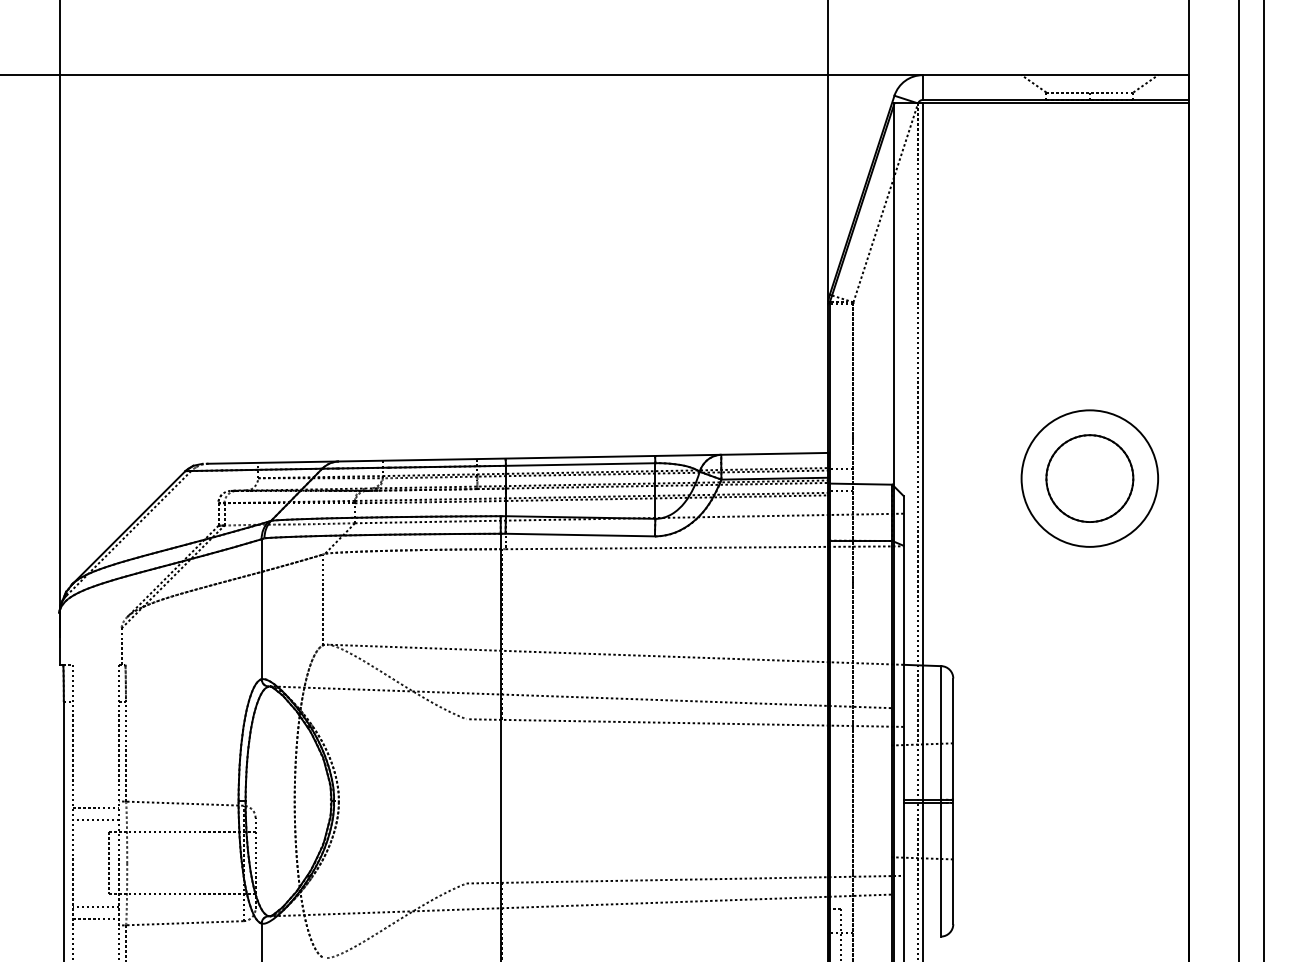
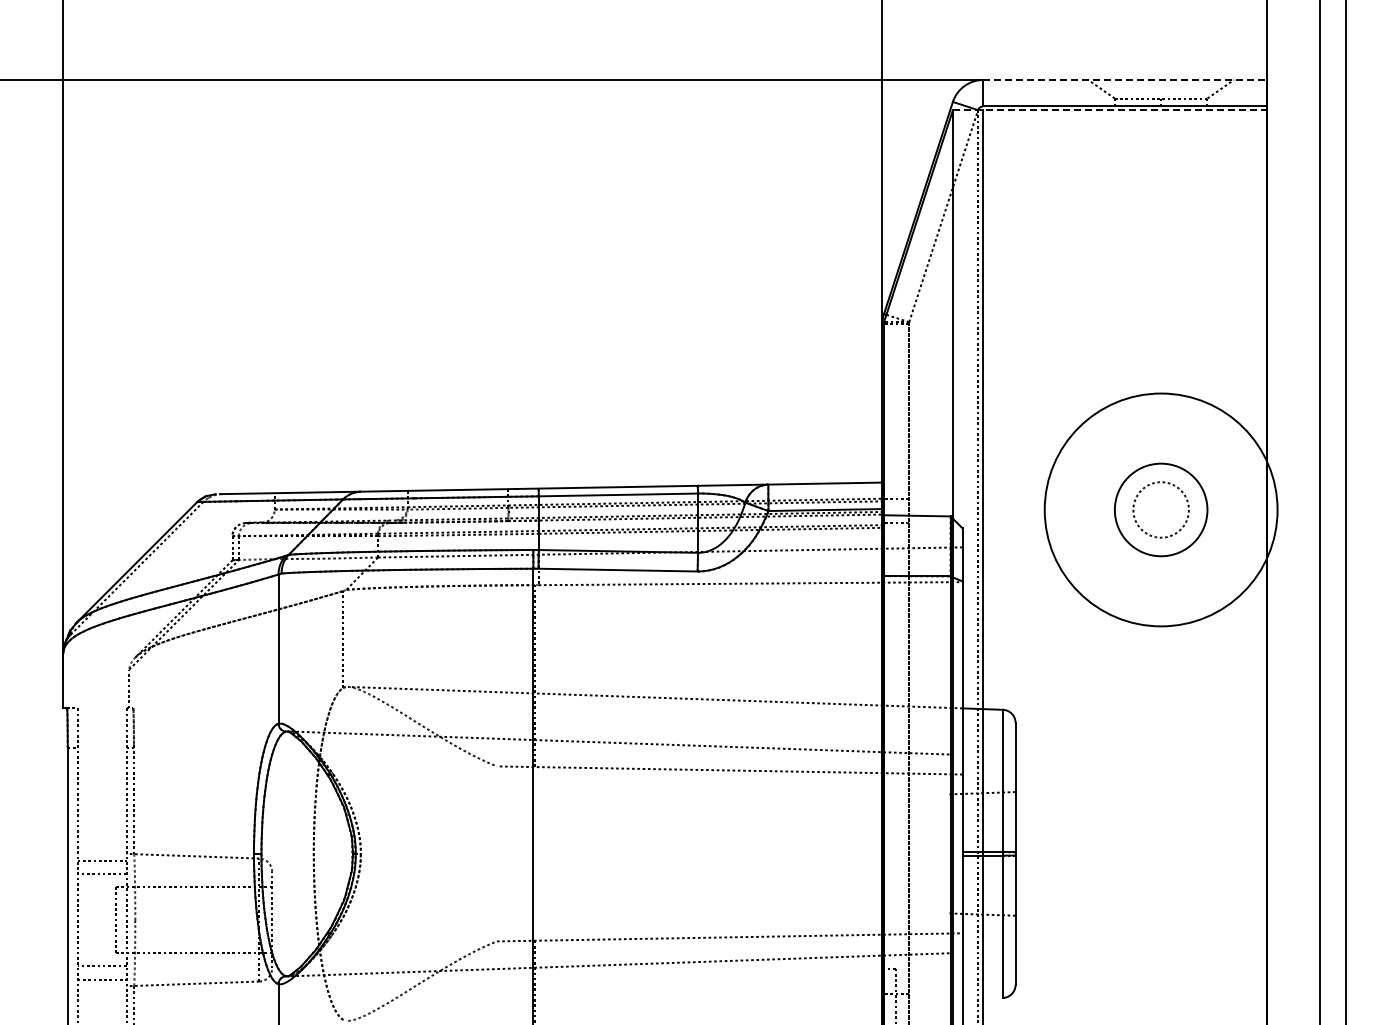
line: (1056, 75) -> (1125, 80), solid -> dashed
line: (1042, 103) -> (1110, 110), solid -> dashed
circle: (1089, 478) -> (1160, 509), size x0.6
circle: (1089, 478) -> (1160, 509), size x1.6

